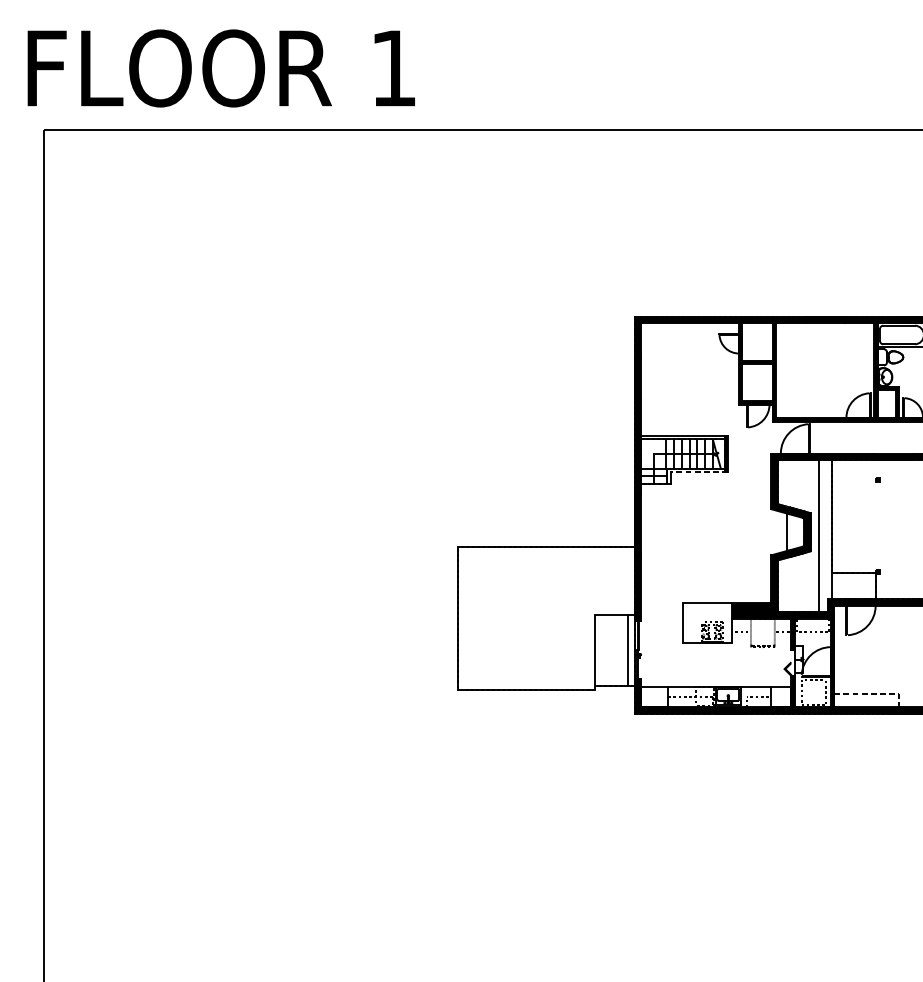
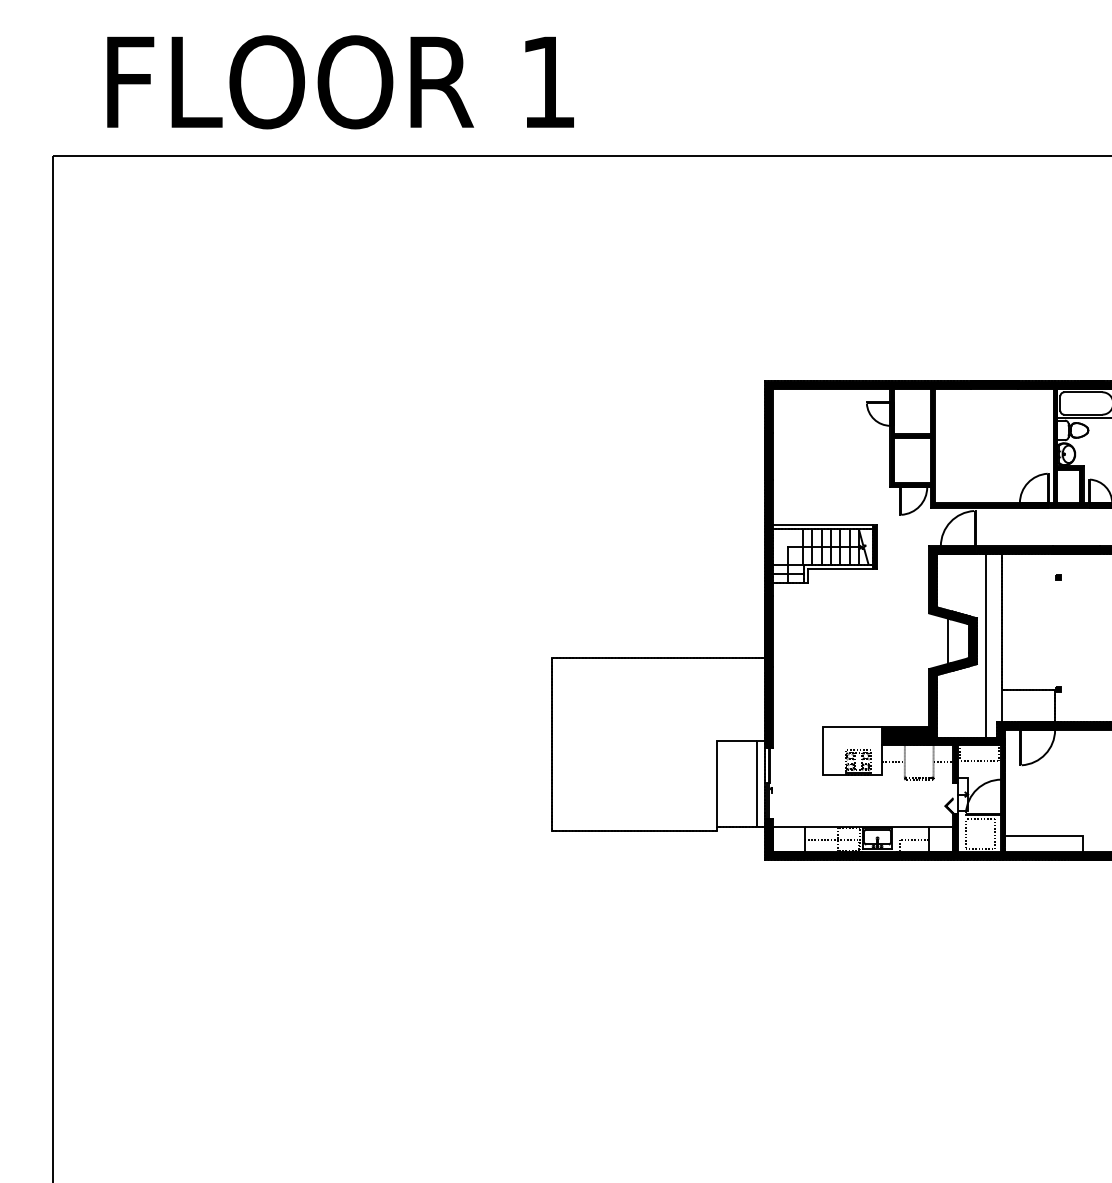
text: (221, 68) -> (340, 82), moved
line: (699, 472) -> (842, 569), dashed -> solid
line: (874, 693) -> (1053, 835), dashed -> solid

